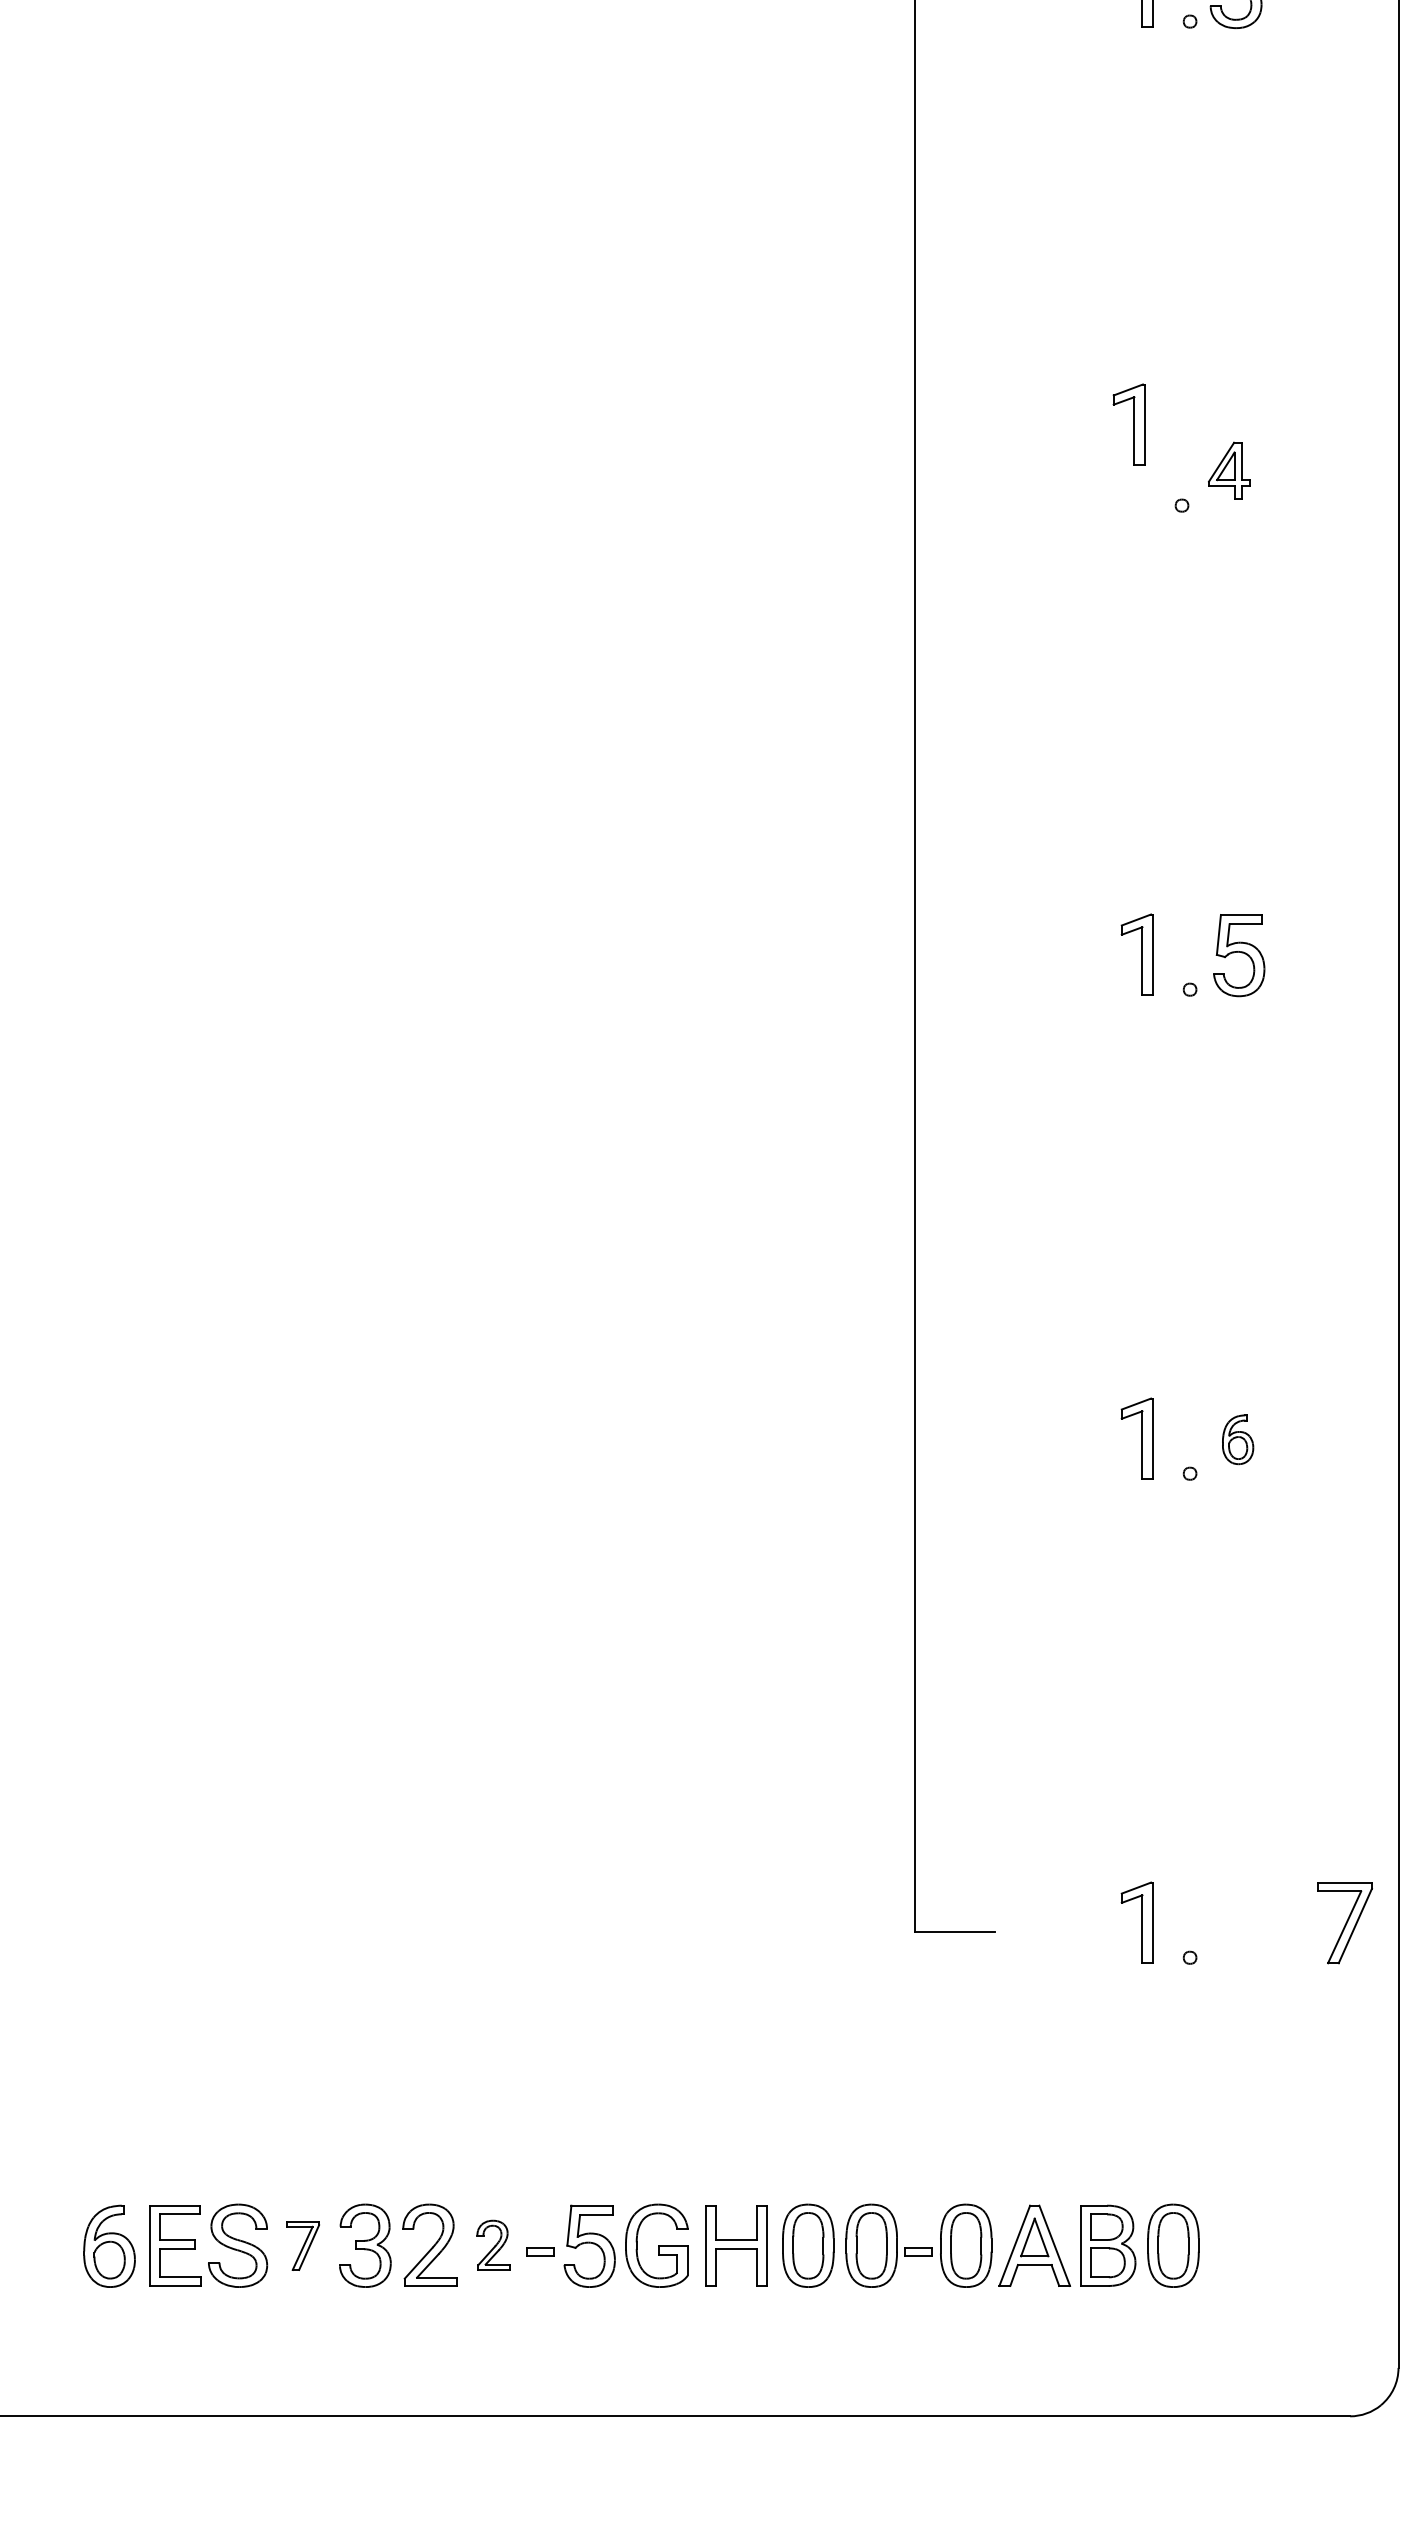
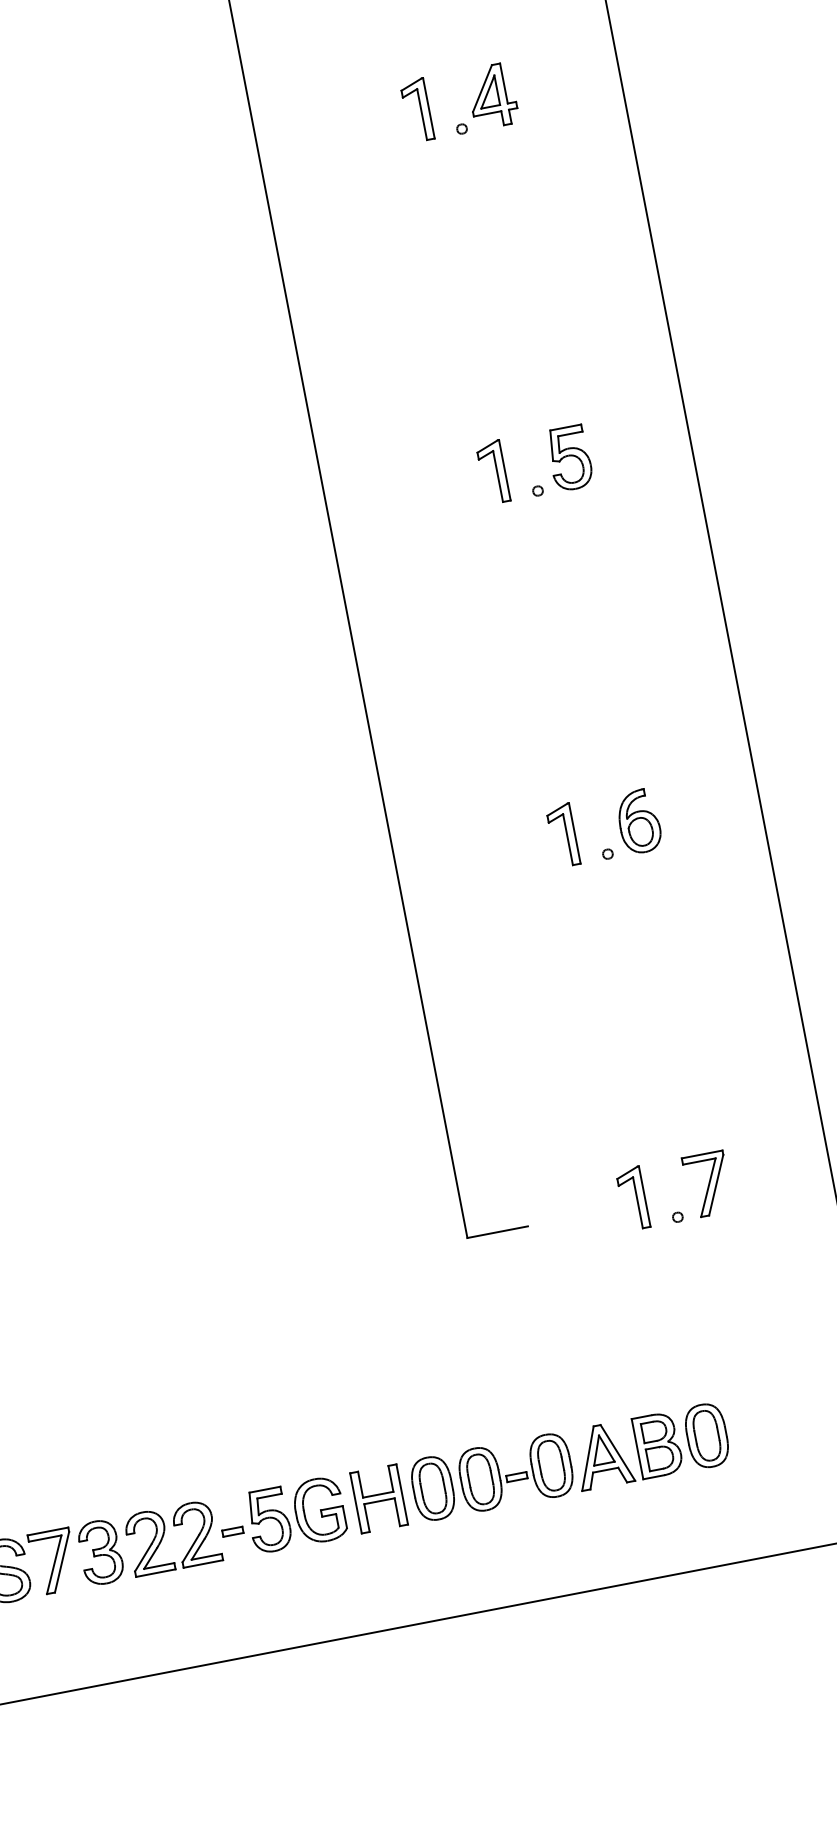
part: (1128, 424) -> (416, 110), moved
part: (1228, 470) -> (491, 95), size x1.43
part: (1237, 1439) -> (638, 821), size x1.67
part: (1344, 1923) -> (707, 1184), moved
part: (493, 2244) -> (196, 1533), size x1.67
part: (302, 2245) -> (53, 1561), size x1.67

